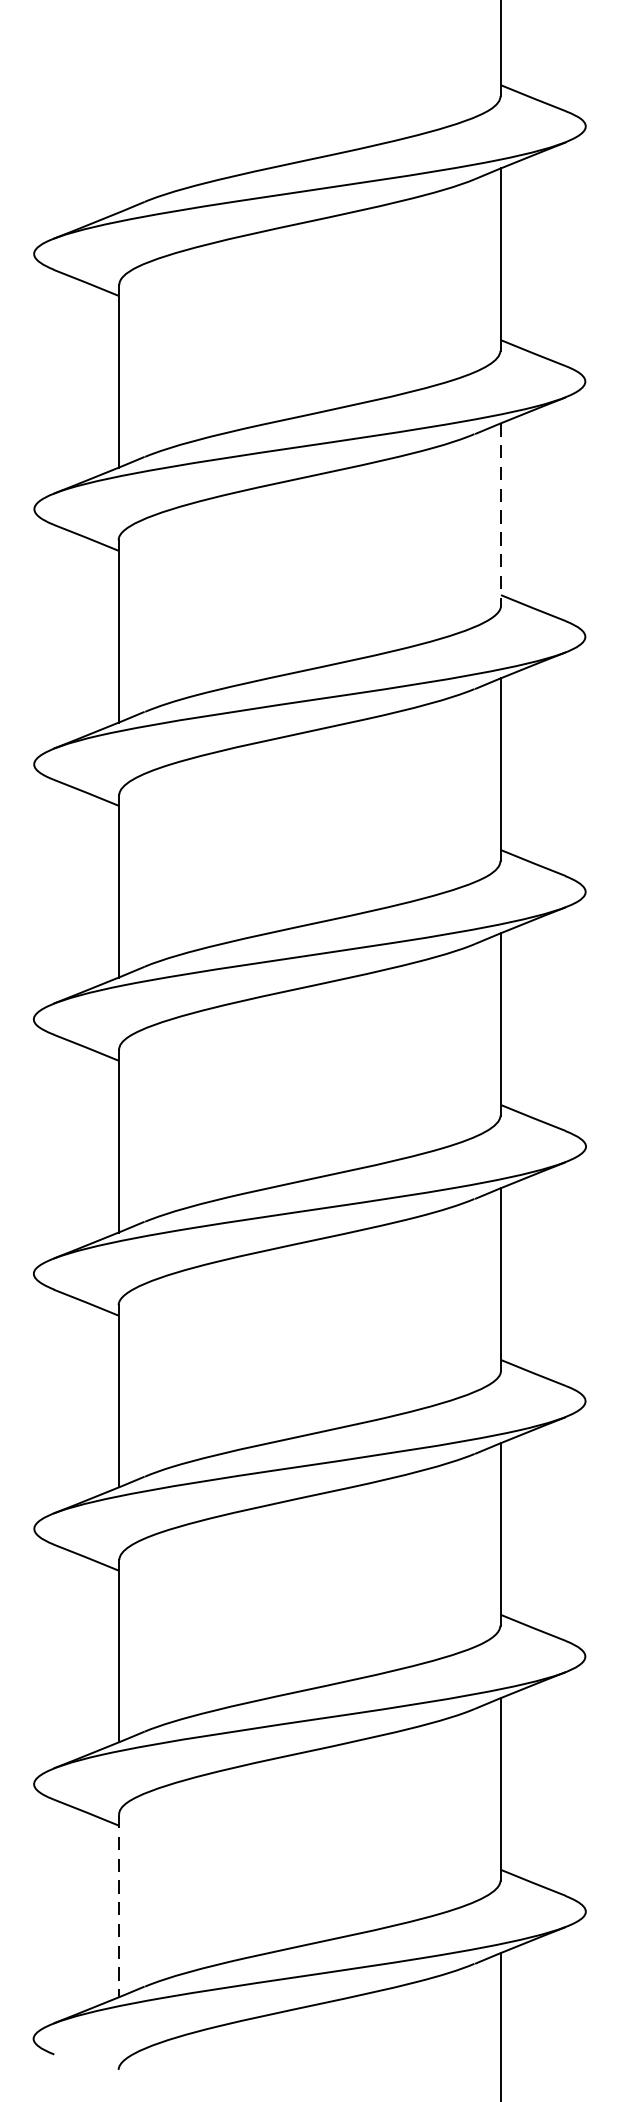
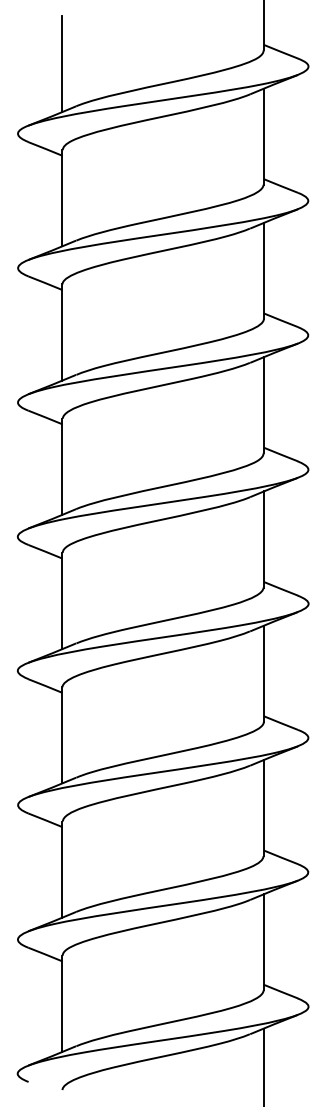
line: (118, 120) -> (62, 63), added
line: (500, 515) -> (263, 271), dashed -> solid
line: (118, 1907) -> (62, 1004), dashed -> solid

